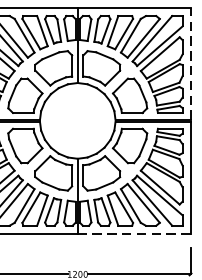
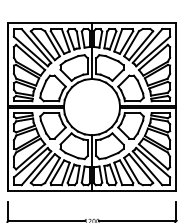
line: (189, 63) -> (175, 64), dashed -> solid
line: (133, 234) -> (133, 191), dashed -> solid

